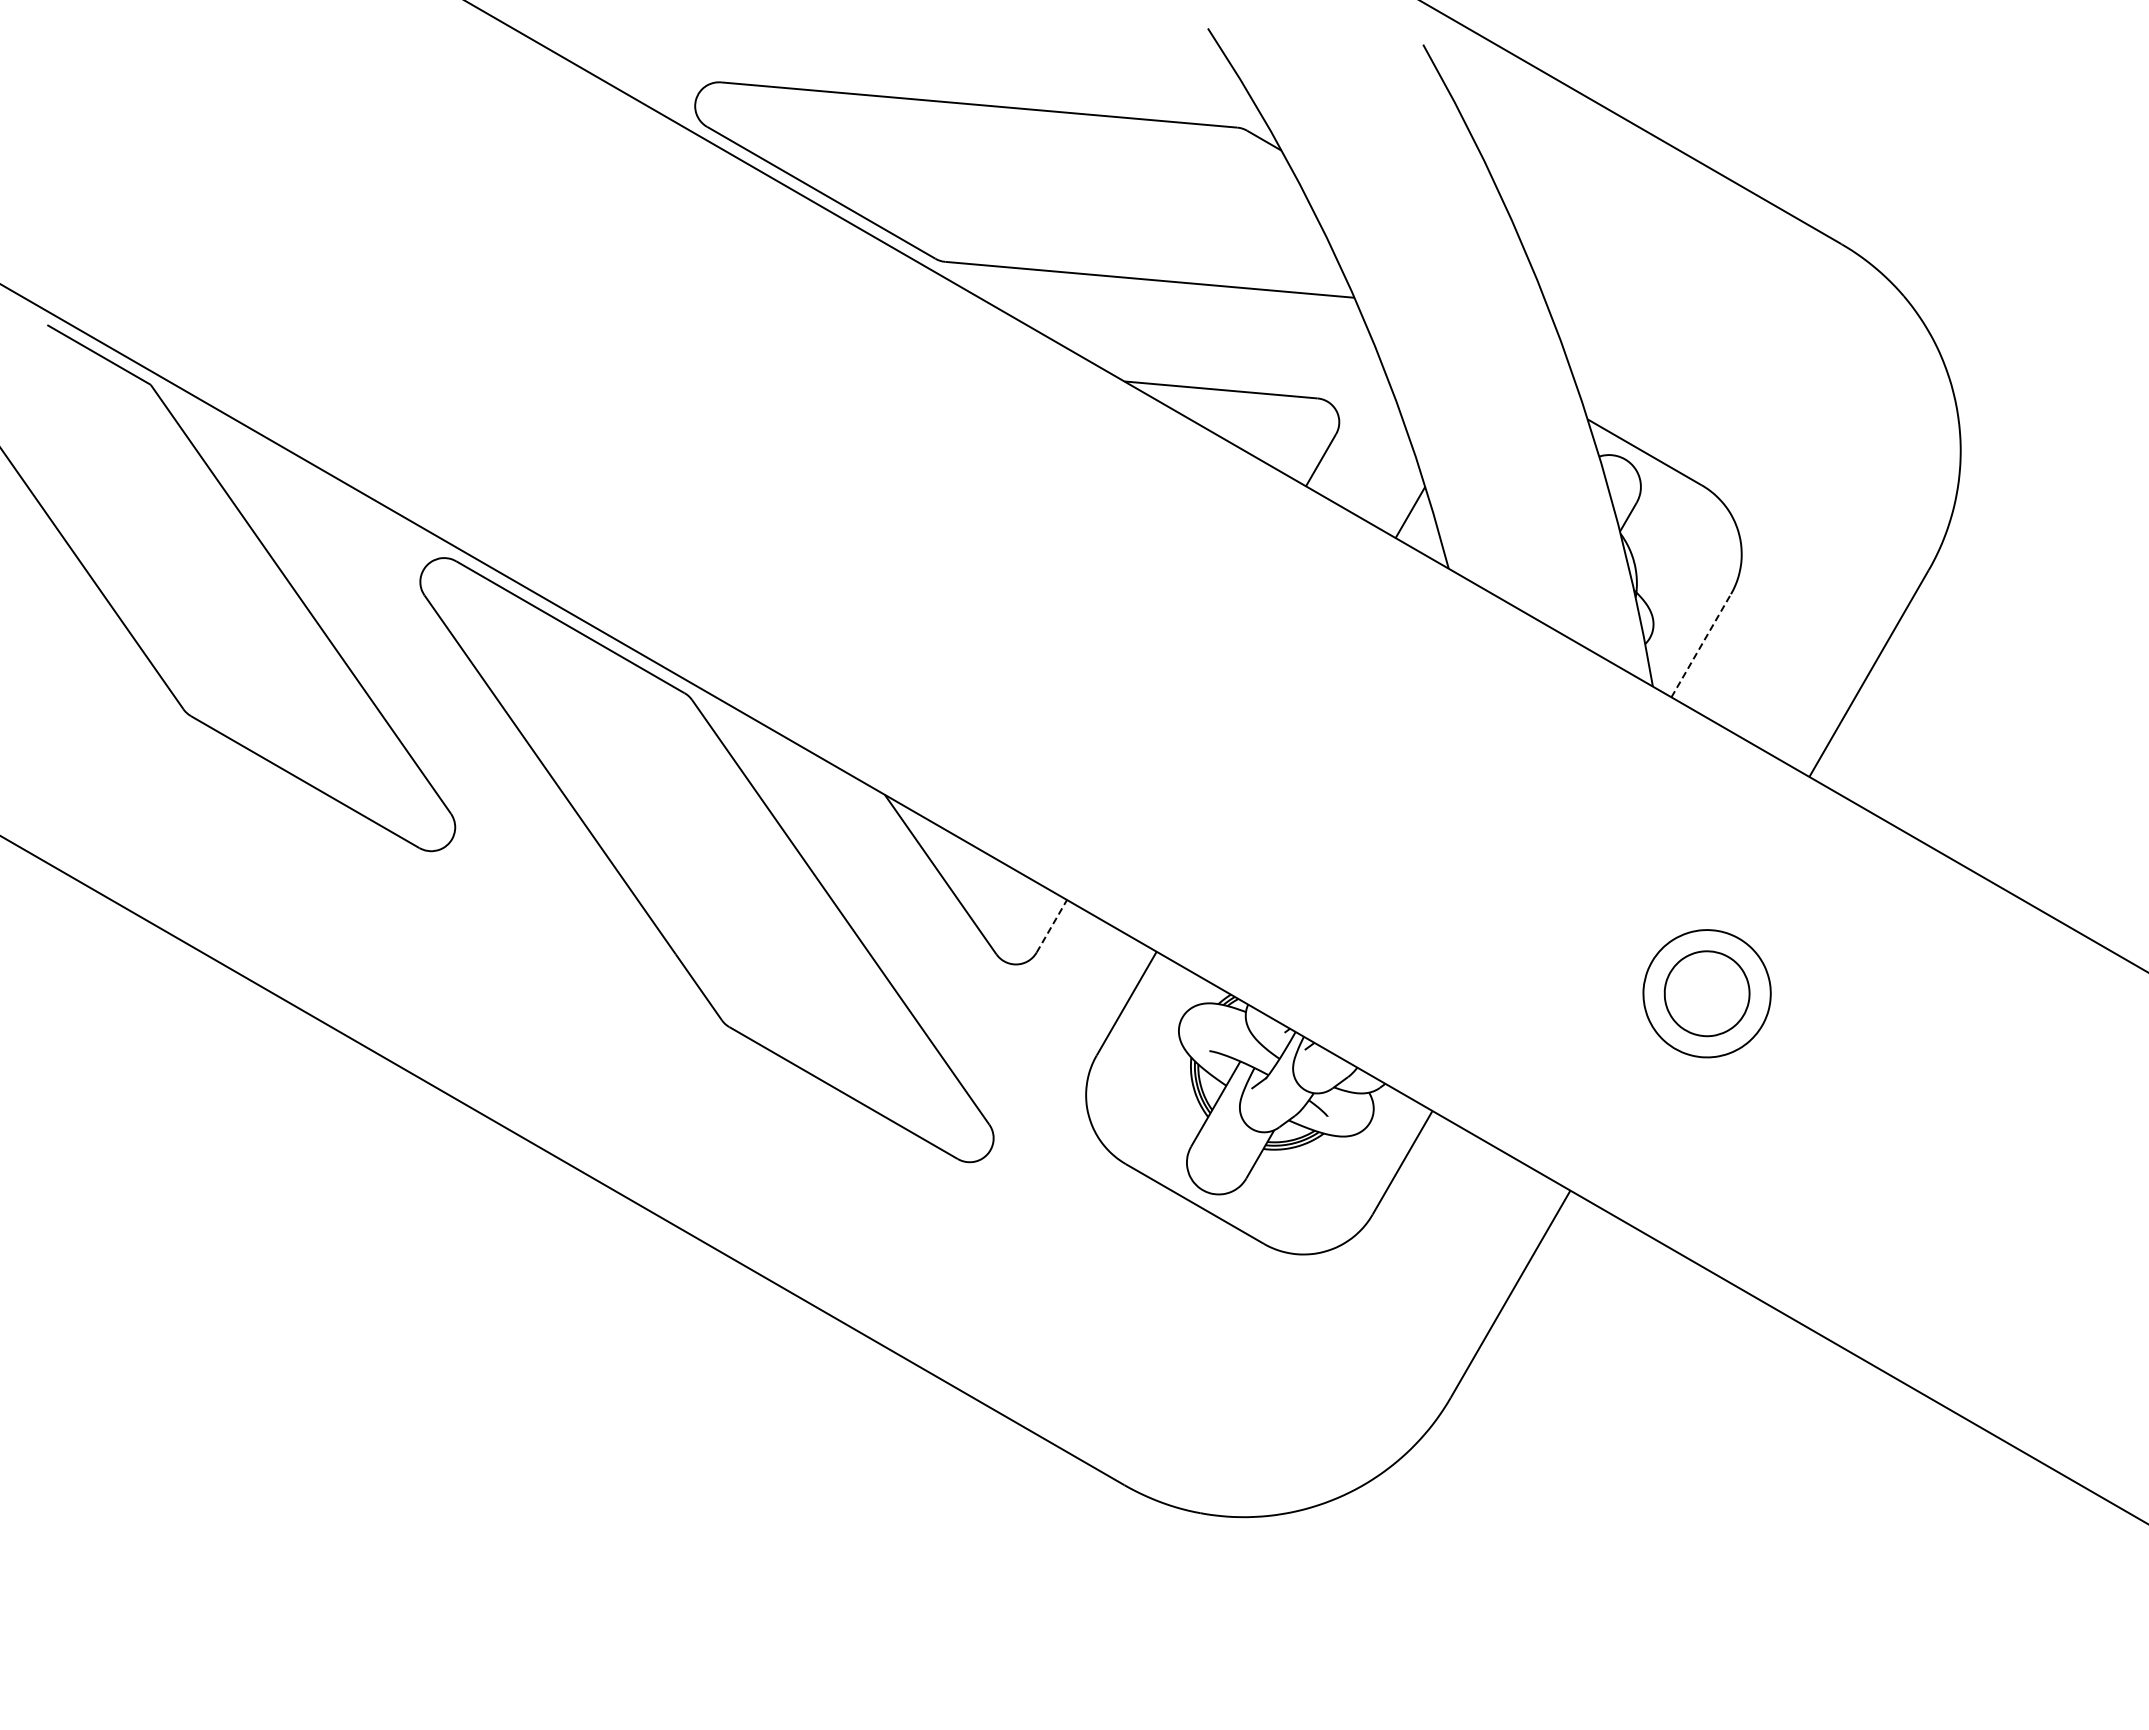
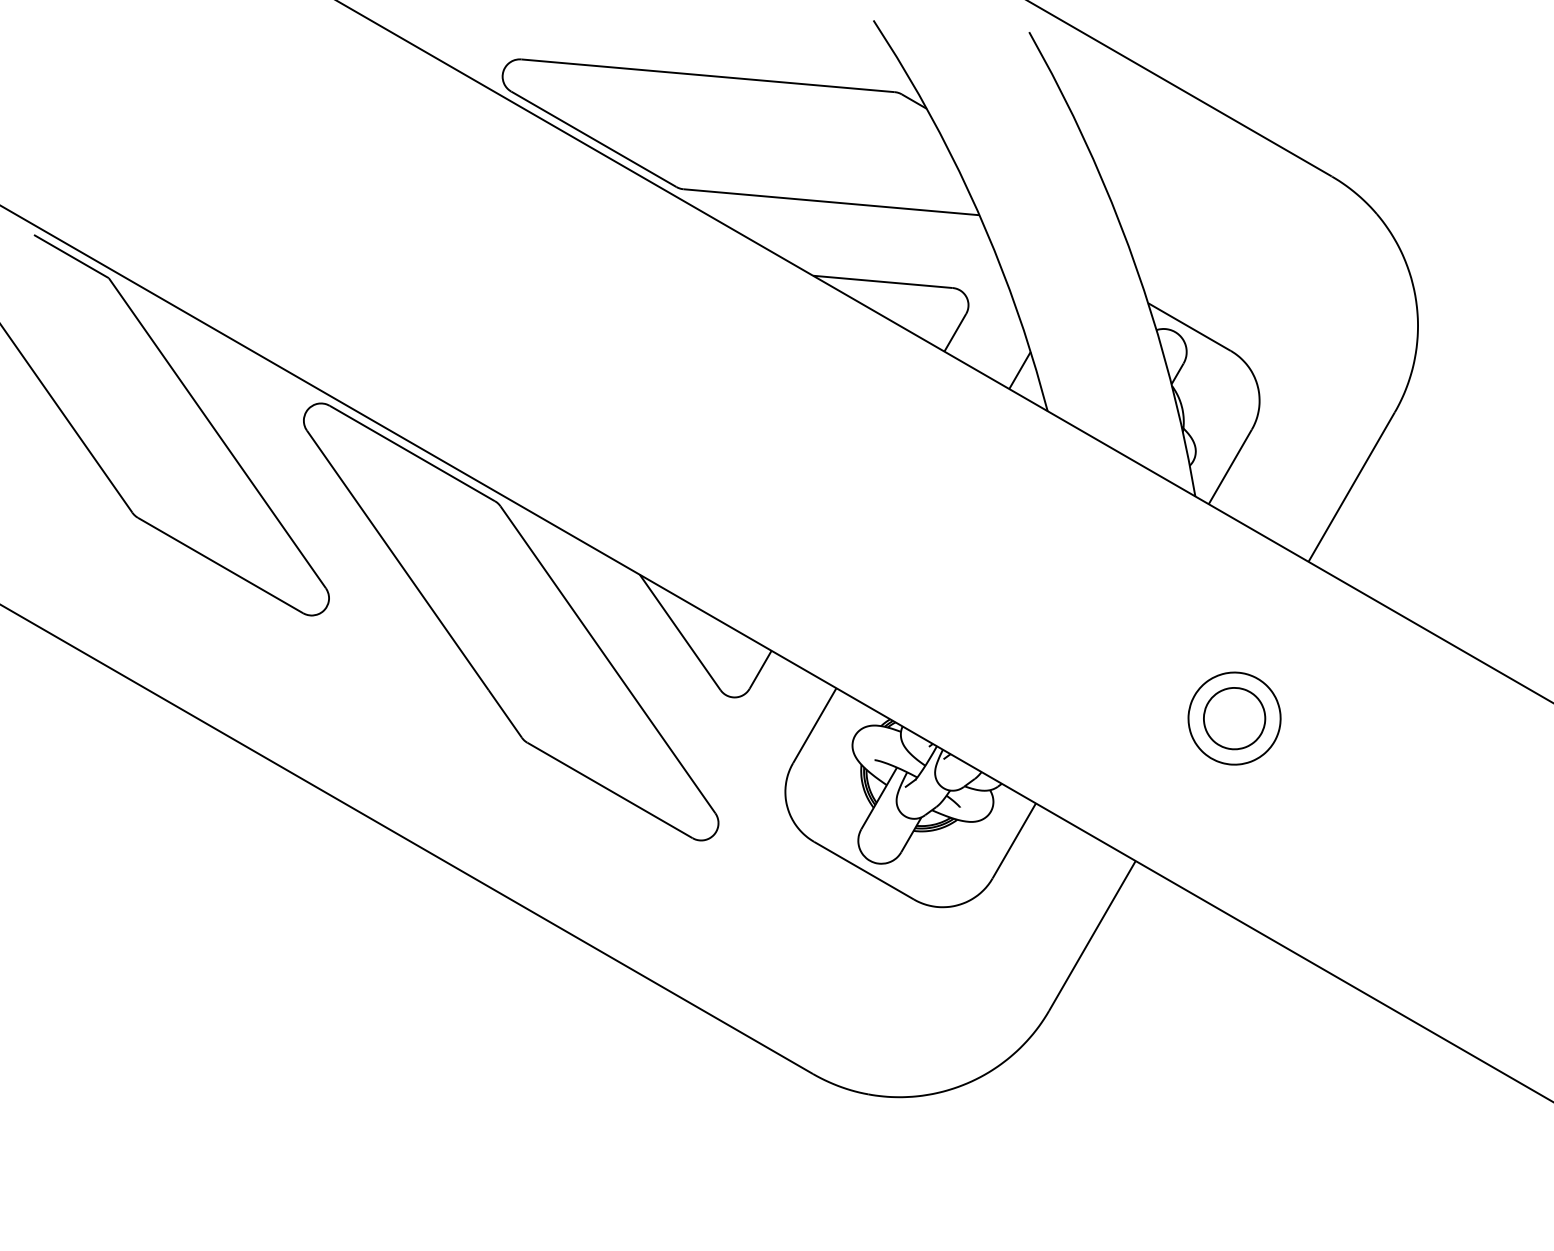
line: (1701, 645) -> (1230, 466), dashed -> solid
line: (1052, 925) -> (761, 669), dashed -> solid

